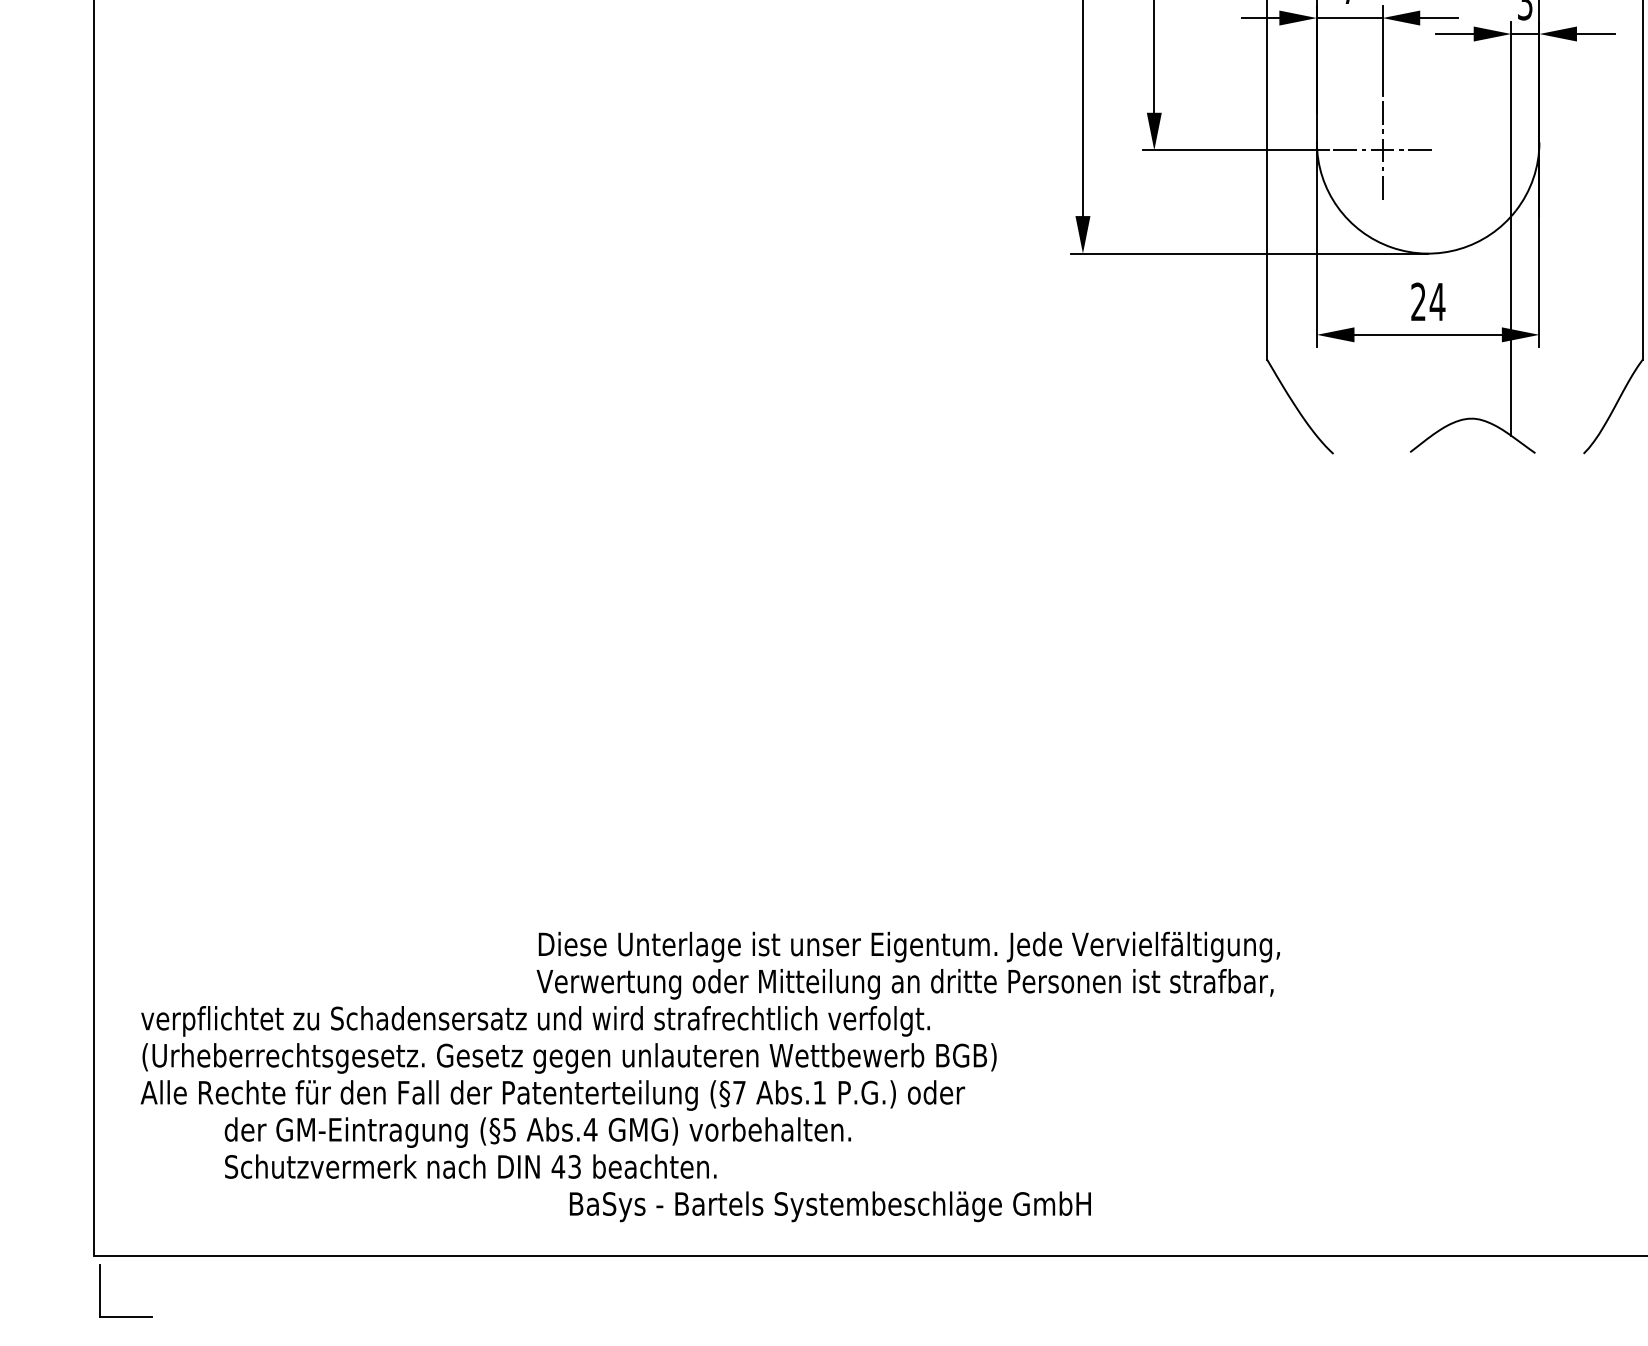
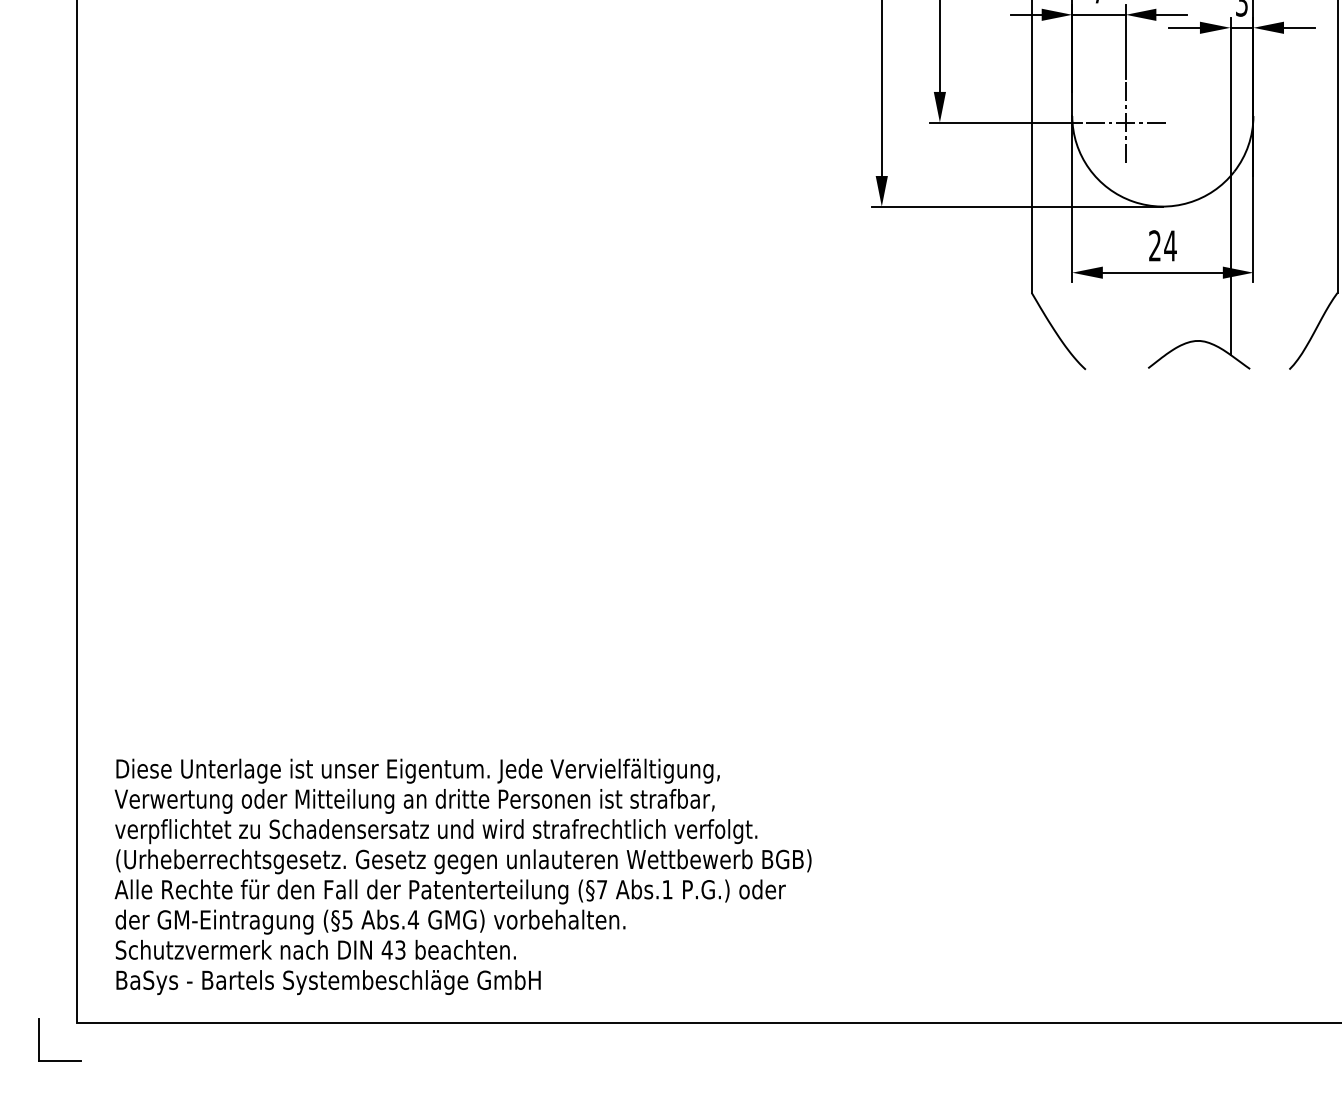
text: (907, 965) -> (416, 786), moved
text: (537, 1147) -> (370, 934), moved
text: (830, 1206) -> (328, 982), moved
part: (100, 1290) -> (38, 1039), moved

